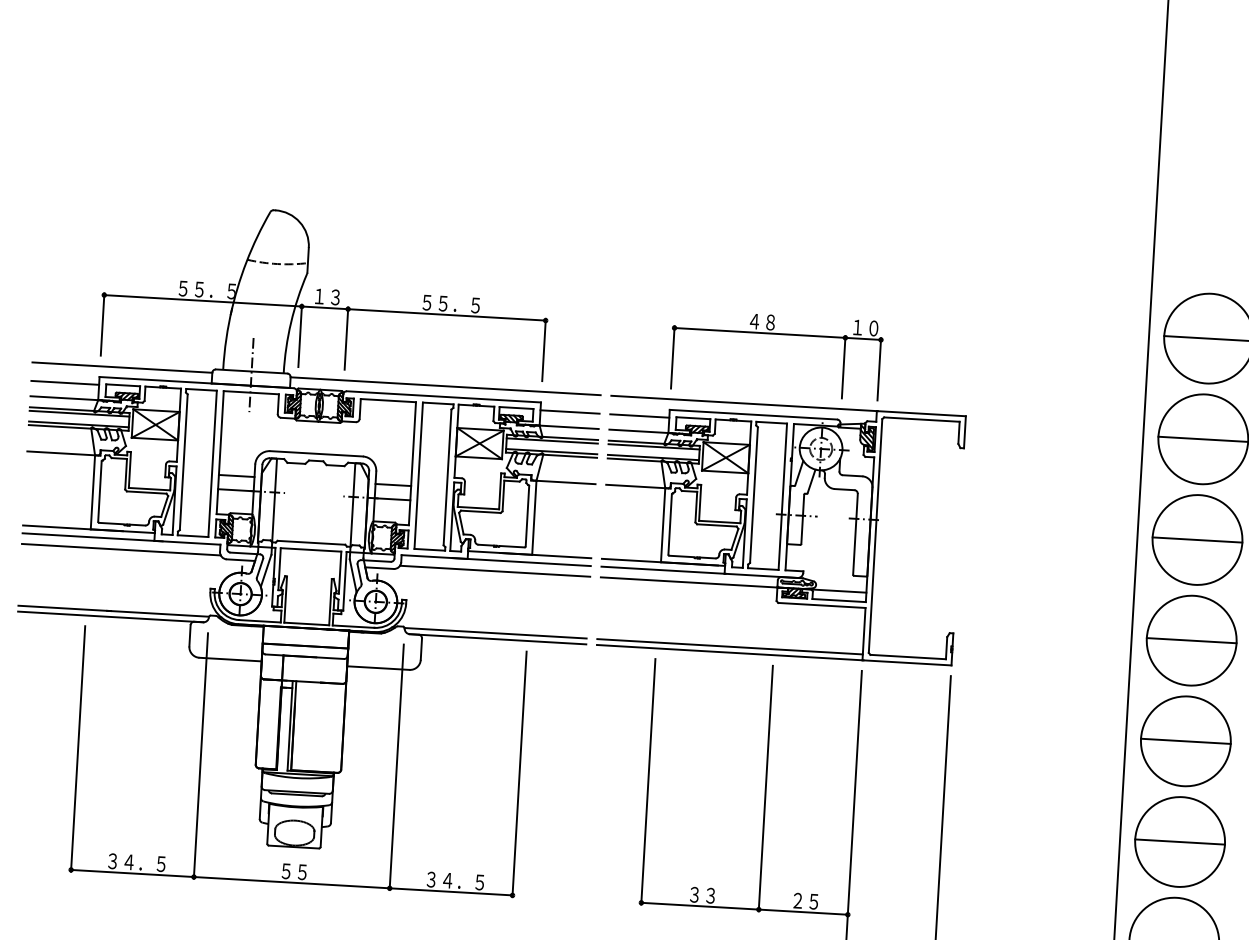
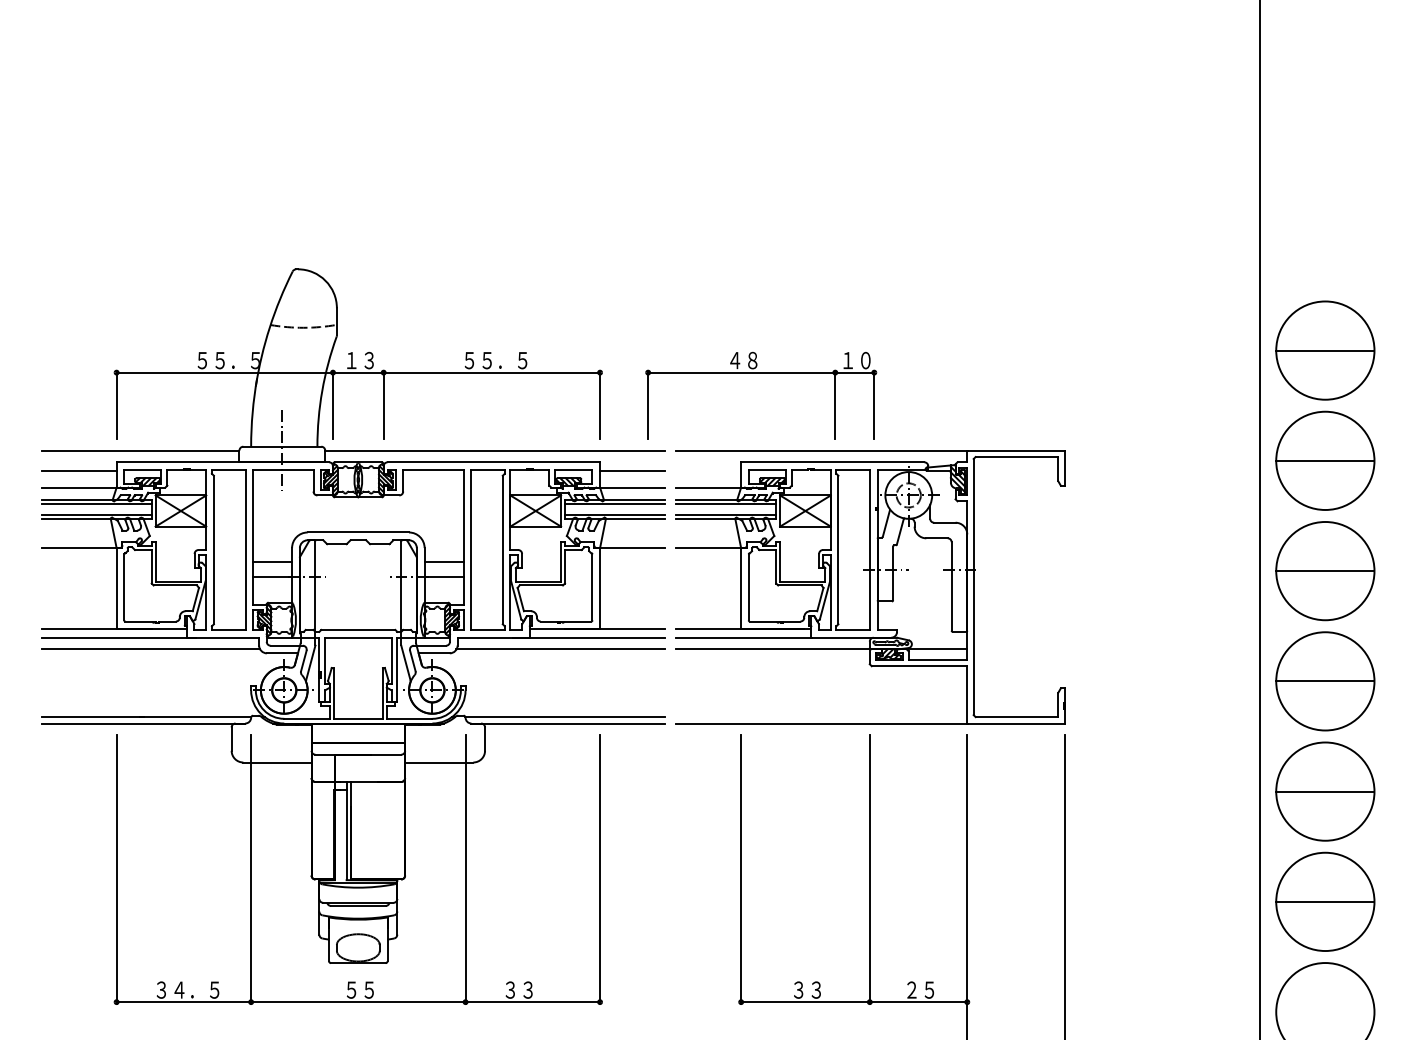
part: (777, 334) -> (761, 373), moved
line: (639, 415) -> (708, 470), removed
line: (729, 647) -> (821, 717), removed
text: (463, 880) -> (545, 989), ３４．５ -> ３３

